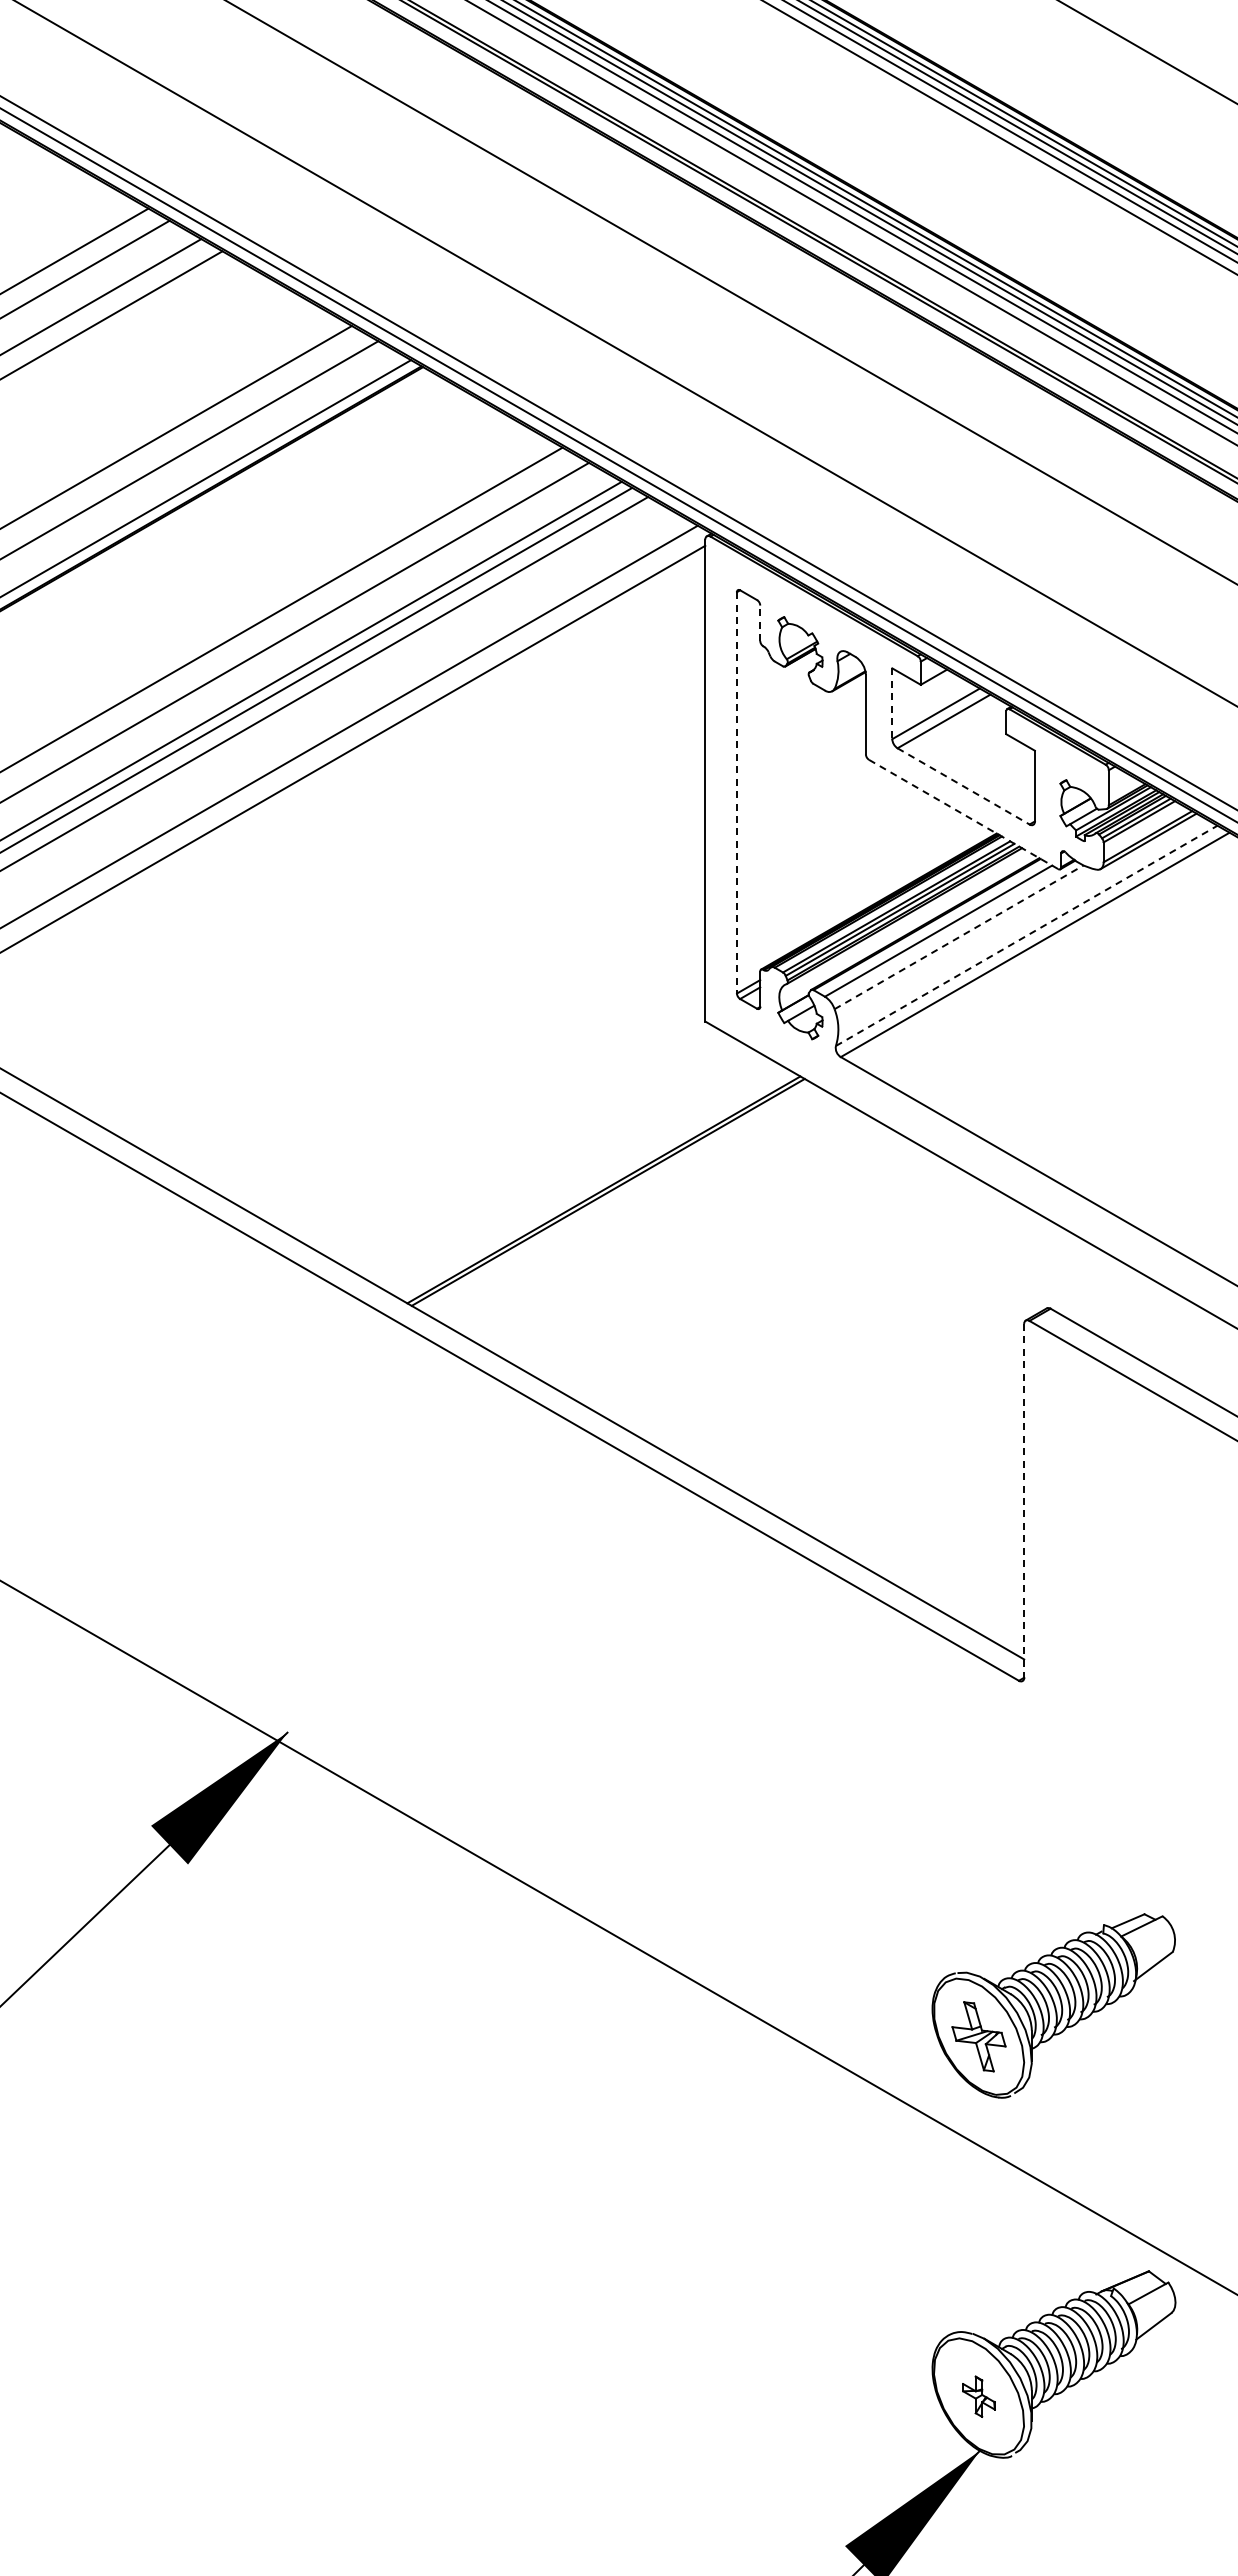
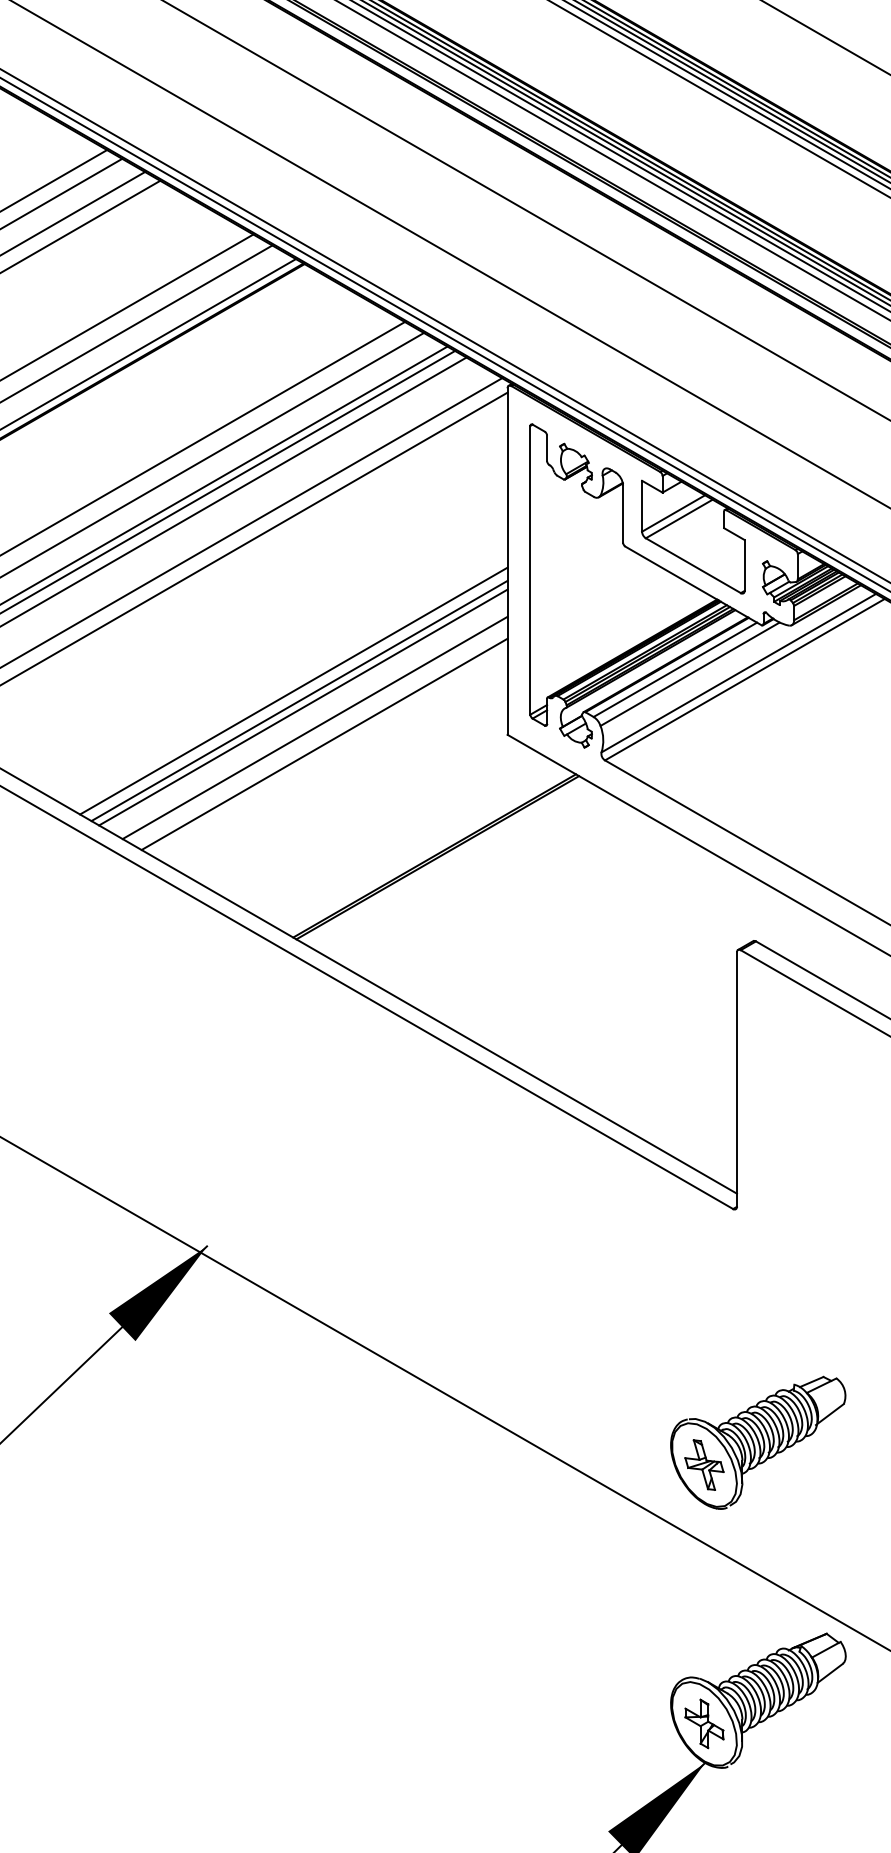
line: (760, 623) -> (547, 448), dashed -> solid
line: (892, 704) -> (642, 506), dashed -> solid
line: (964, 786) -> (694, 565), dashed -> solid
line: (737, 792) -> (530, 570), dashed -> solid
line: (964, 814) -> (694, 585), dashed -> solid
line: (1027, 935) -> (739, 672), dashed -> solid
line: (959, 937) -> (690, 674), dashed -> solid
line: (408, 960) -> (294, 690), added
line: (415, 974) -> (299, 700), added
line: (421, 983) -> (303, 707), added
line: (437, 1011) -> (314, 727), added
line: (450, 1034) -> (324, 744), added
line: (1024, 1500) -> (737, 1079), dashed -> solid
part: (978, 2396) -> (704, 1723), size x1.67

